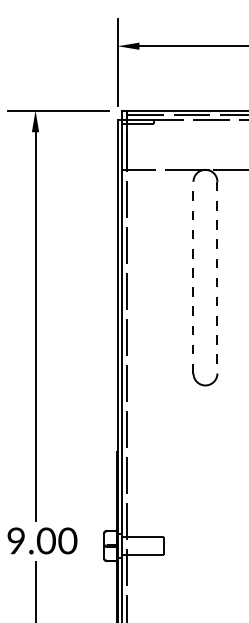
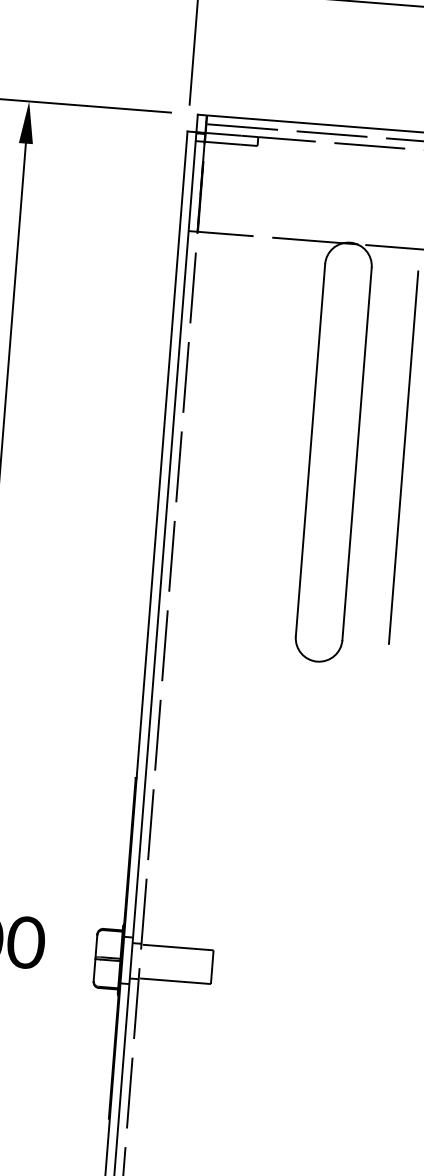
line: (193, 277) -> (310, 449), dashed -> solid
line: (217, 277) -> (357, 453), dashed -> solid
line: (241, 277) -> (403, 457), added

